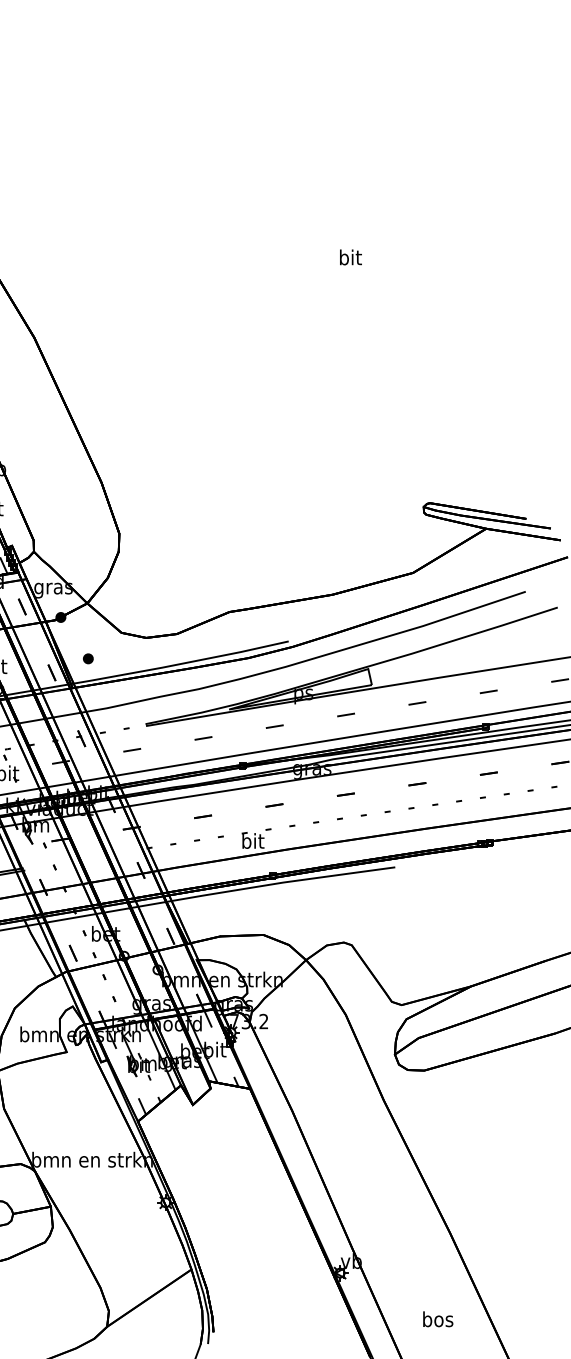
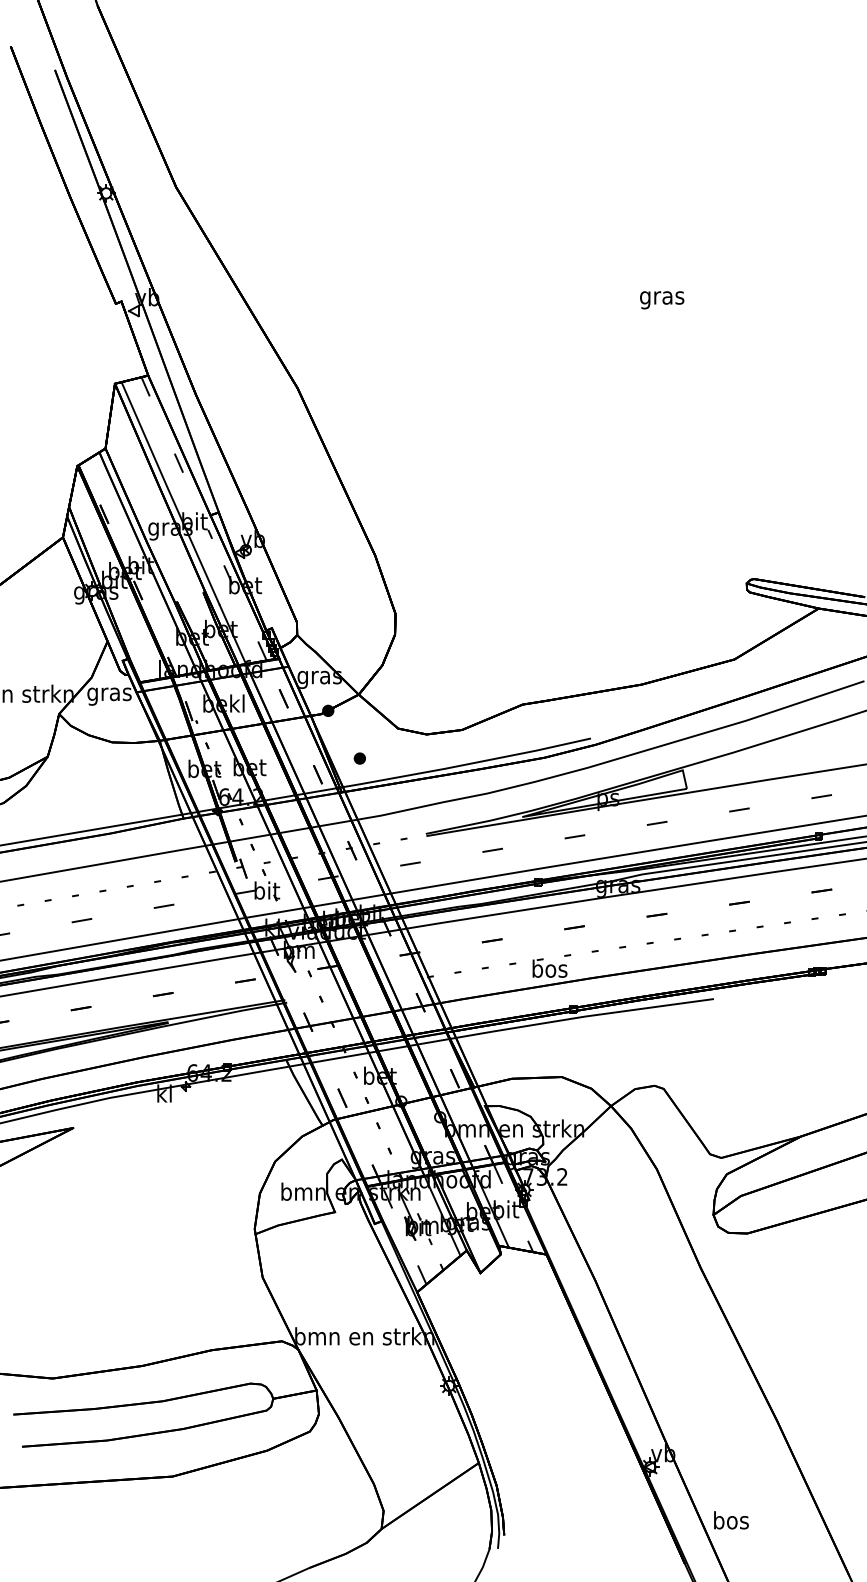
text: (350, 259) -> (662, 297), bit -> gras
text: (252, 840) -> (549, 968), bit -> bos
text: (438, 1319) -> (731, 1520), moved

